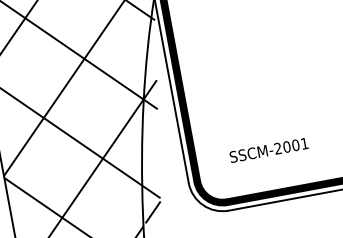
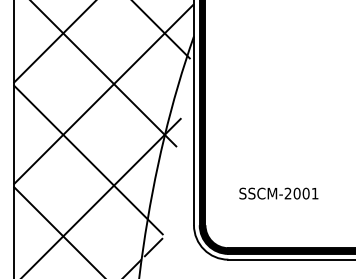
text: (268, 150) -> (278, 193), moved

